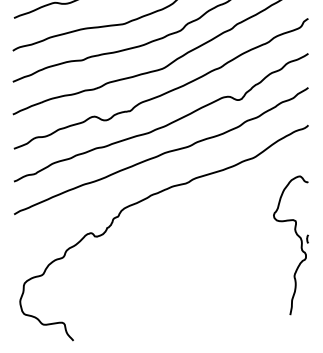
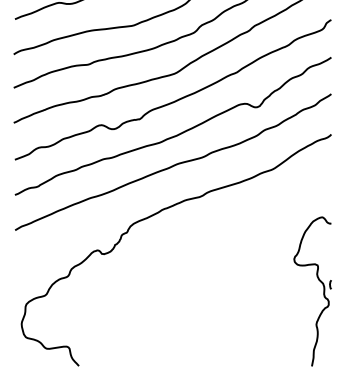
part: (300, 245) -> (322, 291), moved

